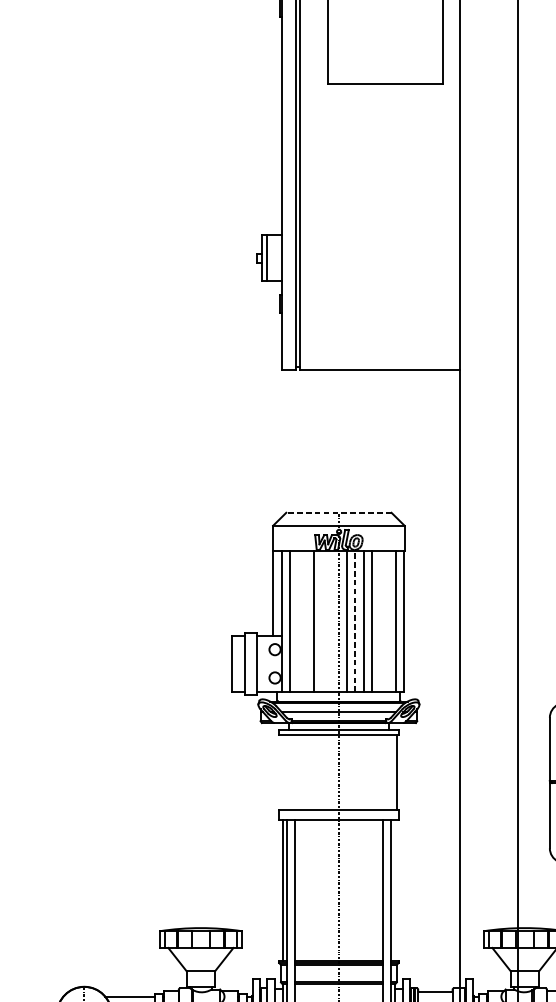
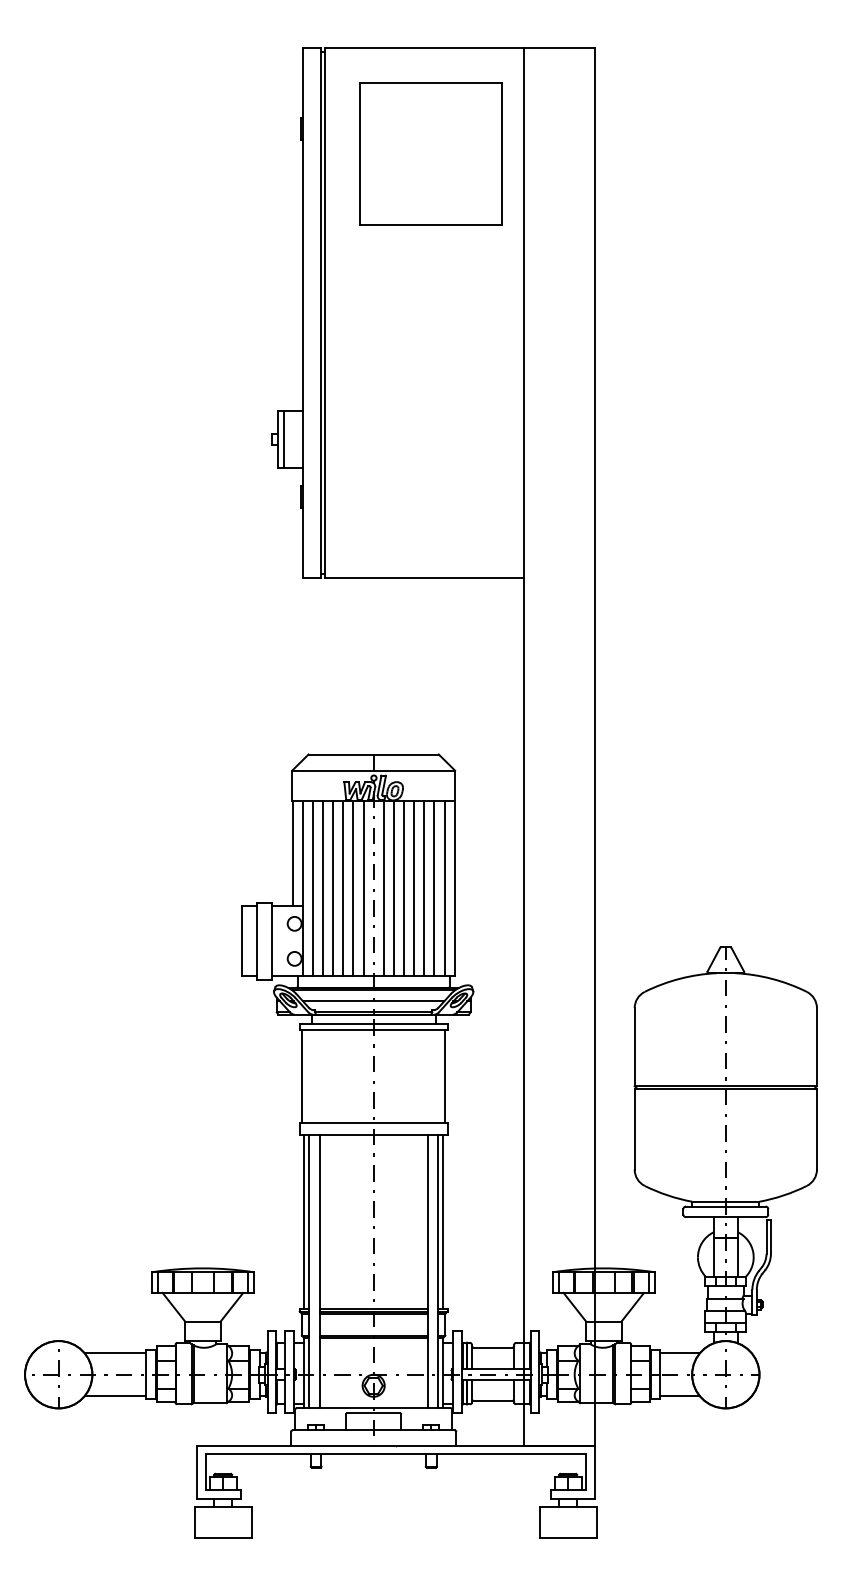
line: (338, 512) -> (373, 754), dashed -> solid
line: (297, 621) -> (322, 888), added
line: (306, 621) -> (333, 888), added
line: (322, 621) -> (353, 888), added
line: (330, 621) -> (363, 888), added
line: (354, 621) -> (393, 888), dashed -> solid
line: (379, 621) -> (424, 888), added
line: (388, 621) -> (434, 888), added
line: (281, 772) -> (302, 1075), added
line: (395, 890) -> (443, 1221), added

